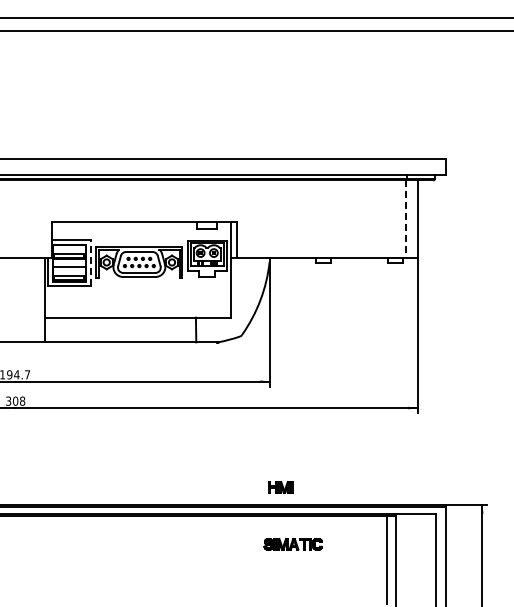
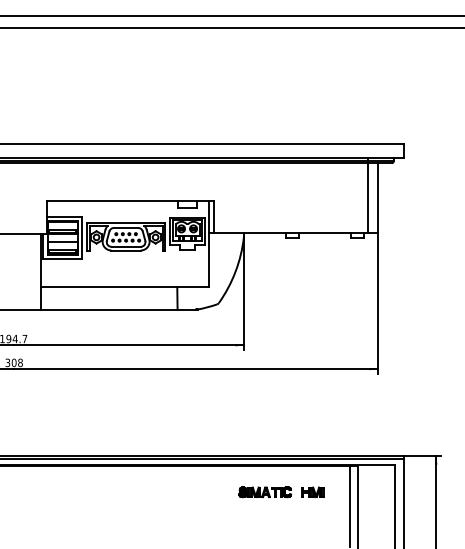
line: (406, 219) -> (367, 198), dashed -> solid
line: (91, 263) -> (82, 238), dashed -> solid
part: (280, 487) -> (312, 492), moved

